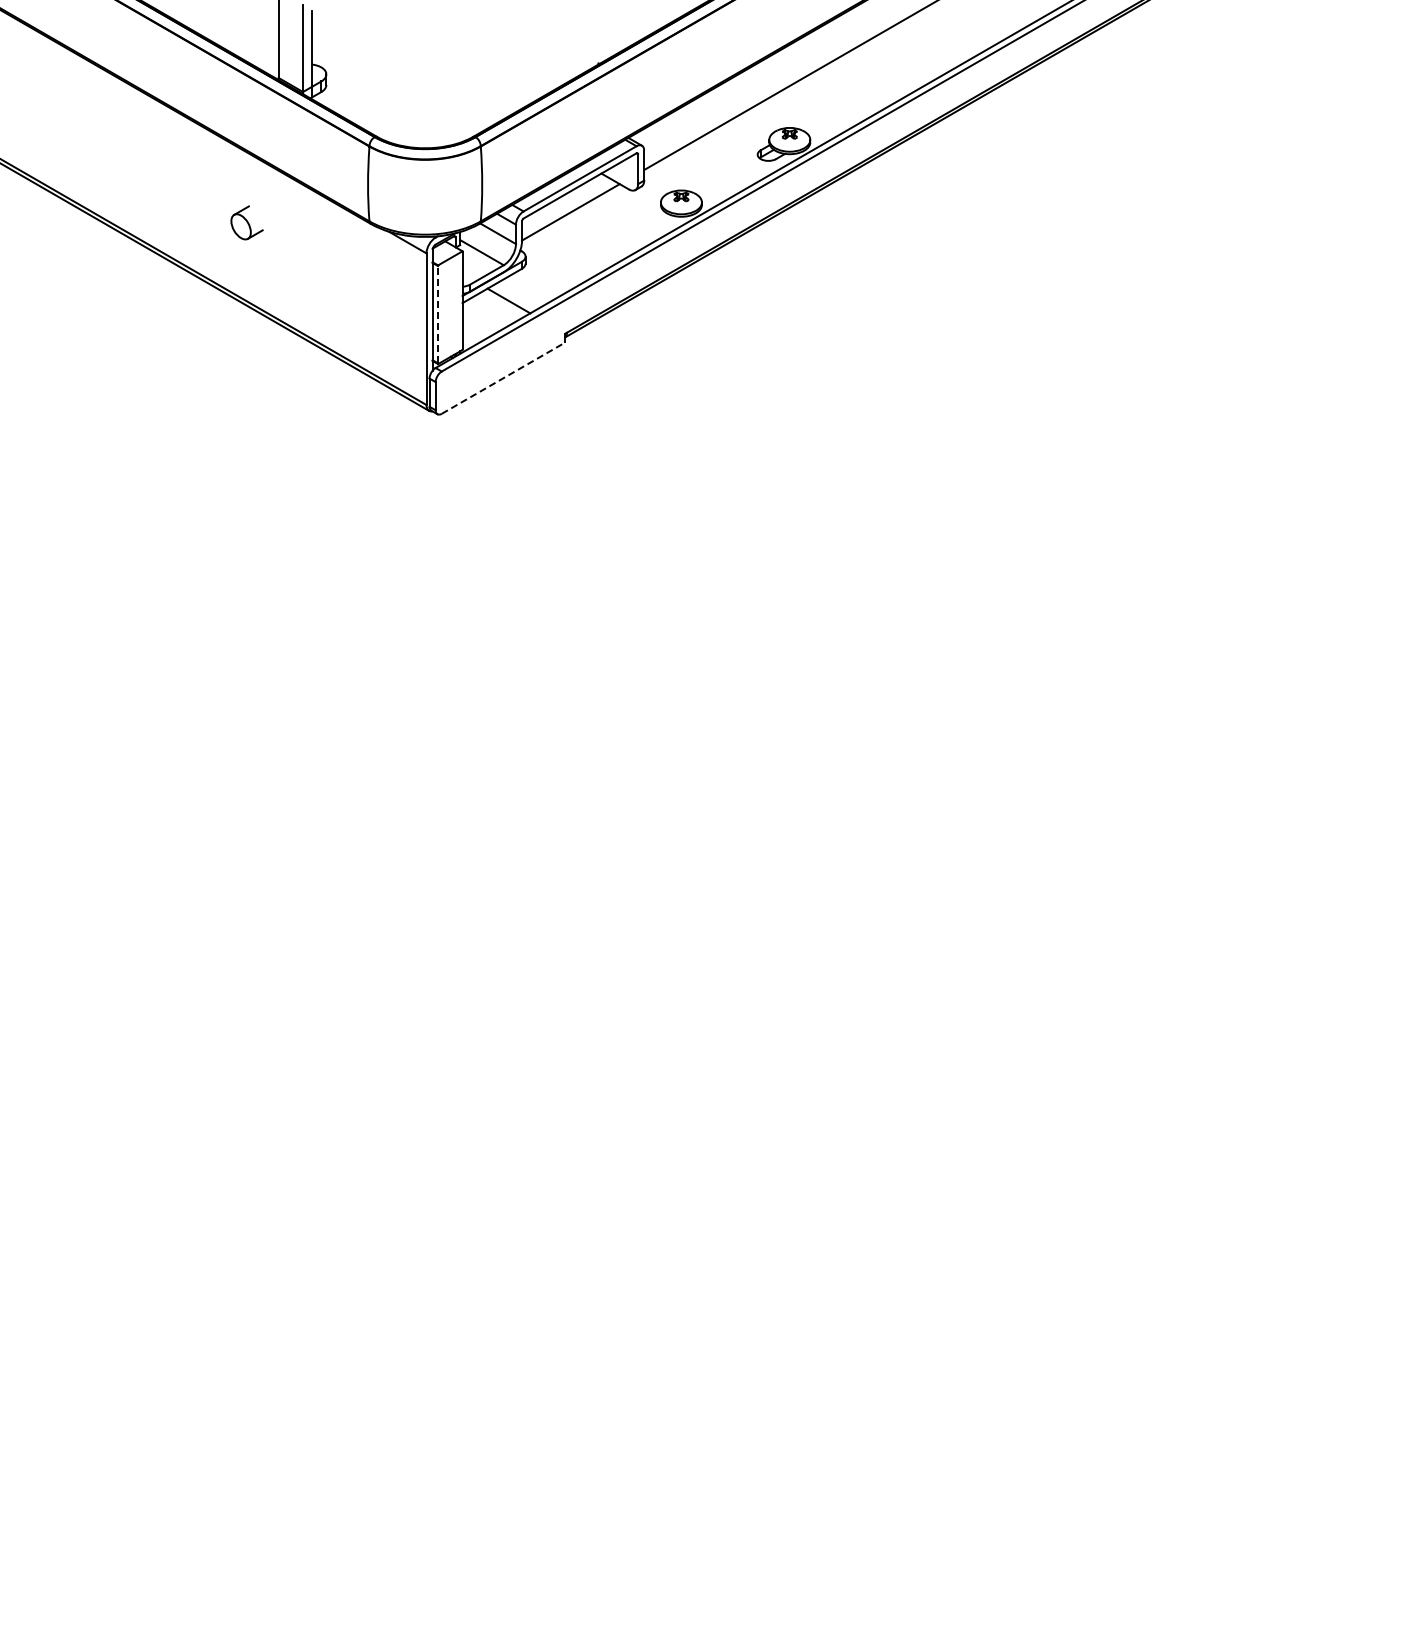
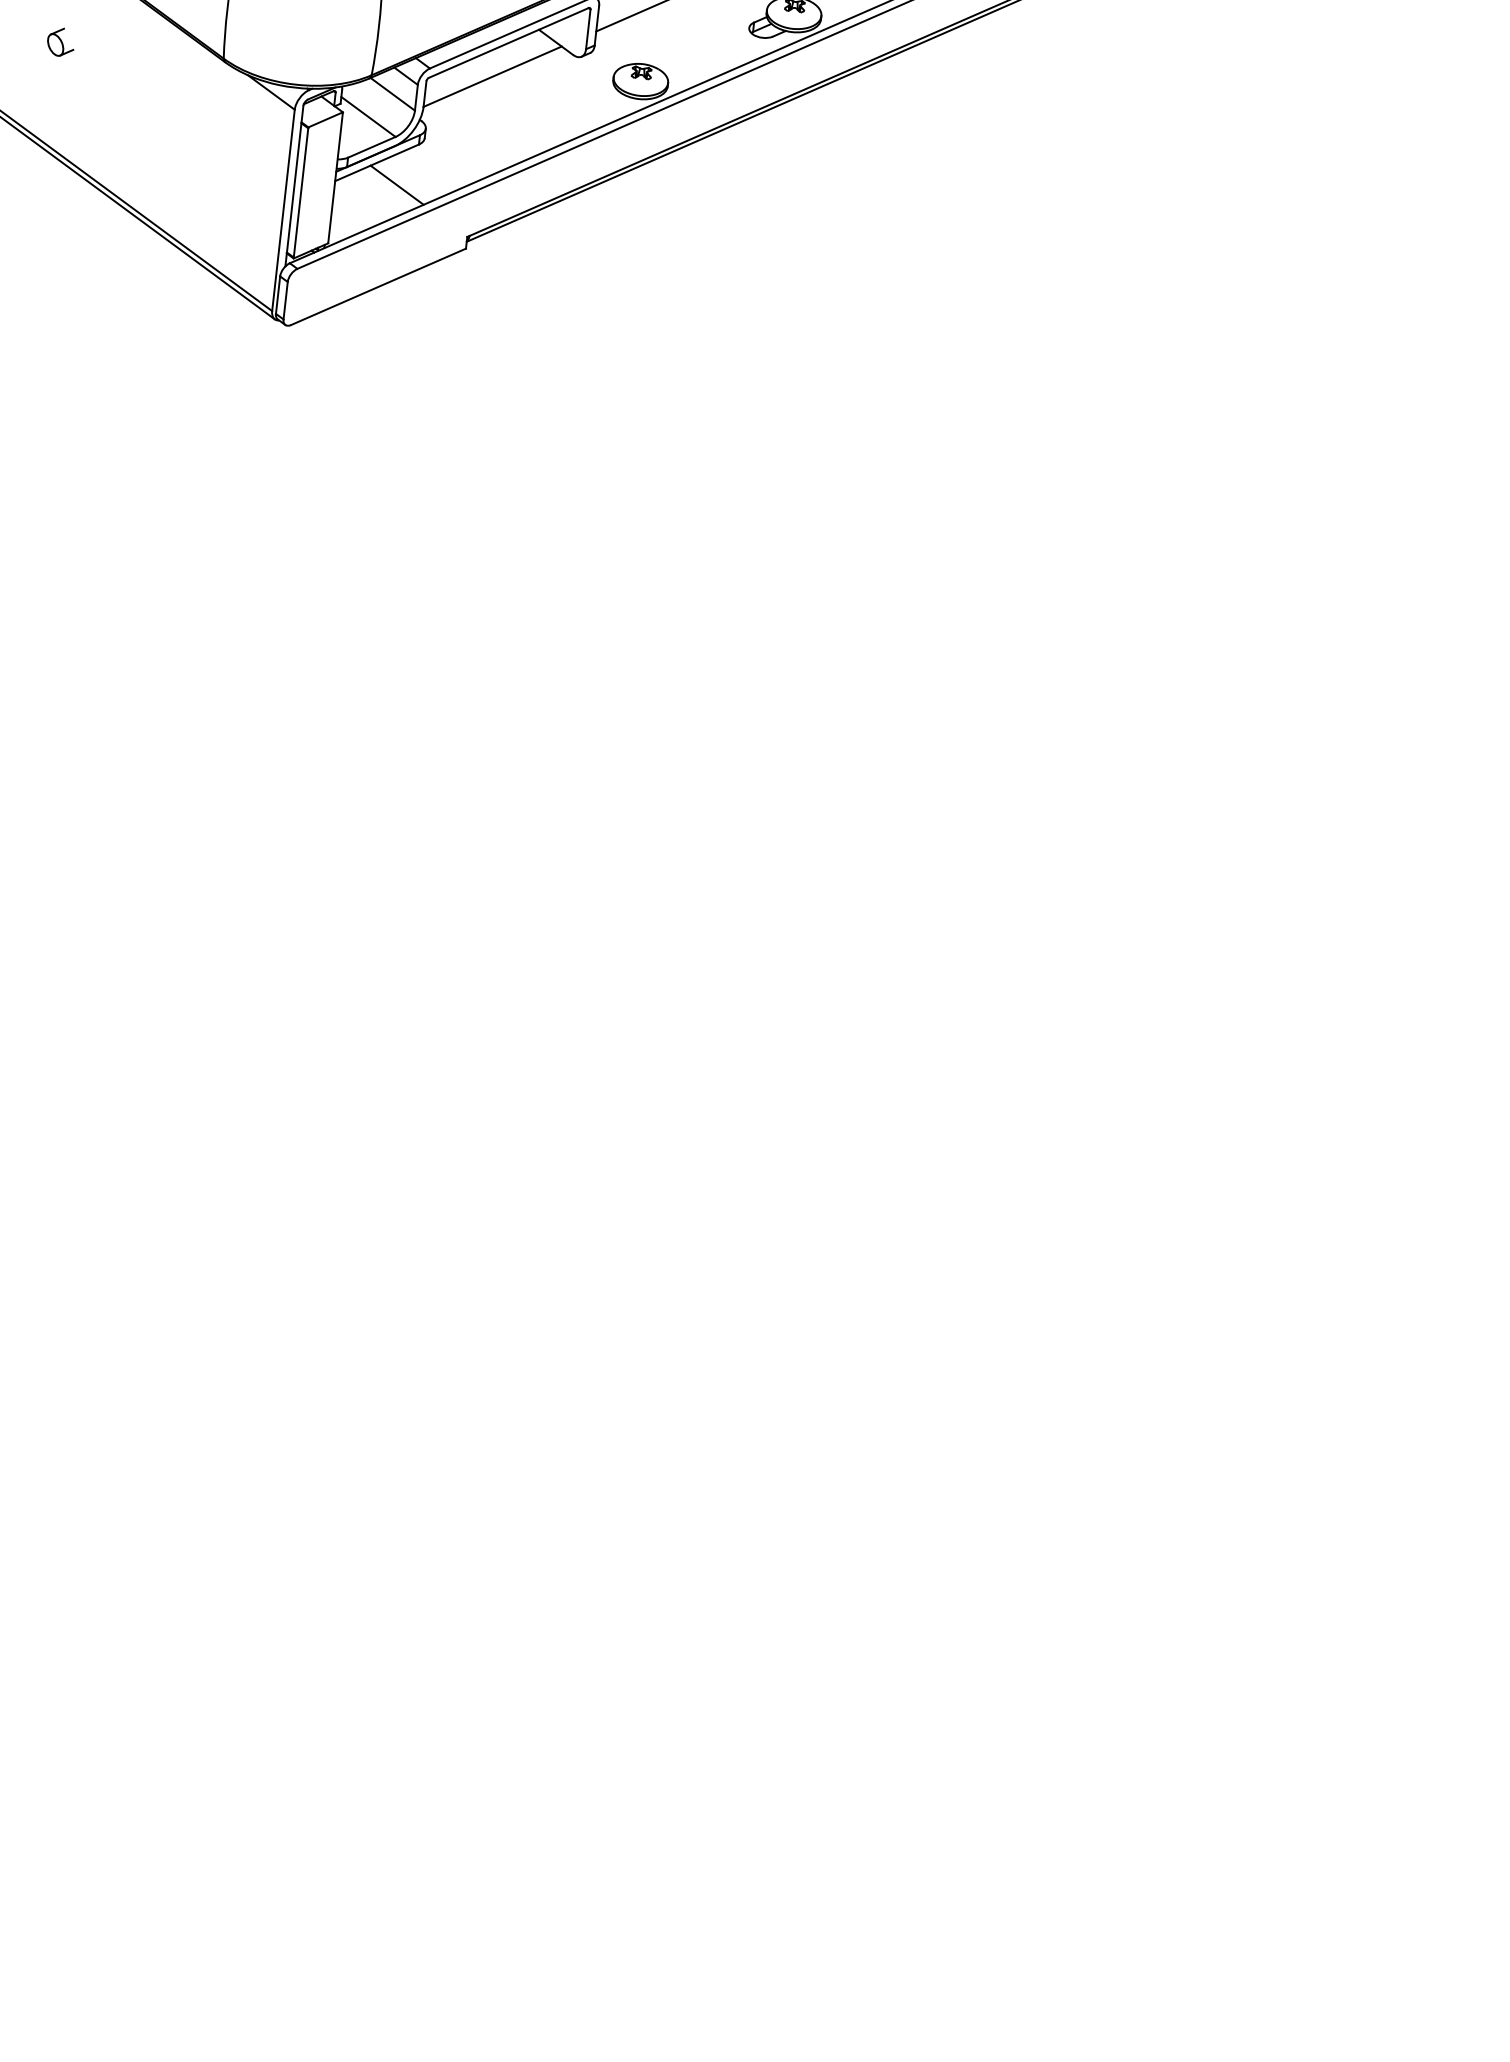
part: (246, 222) -> (60, 41), size x0.62
line: (438, 314) -> (301, 192), dashed -> solid
line: (504, 377) -> (379, 286), dashed -> solid

